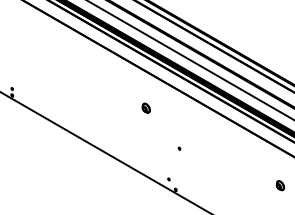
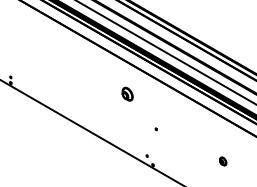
part: (145, 107) -> (126, 93), size x1.6
part: (280, 185) -> (223, 161), moved

